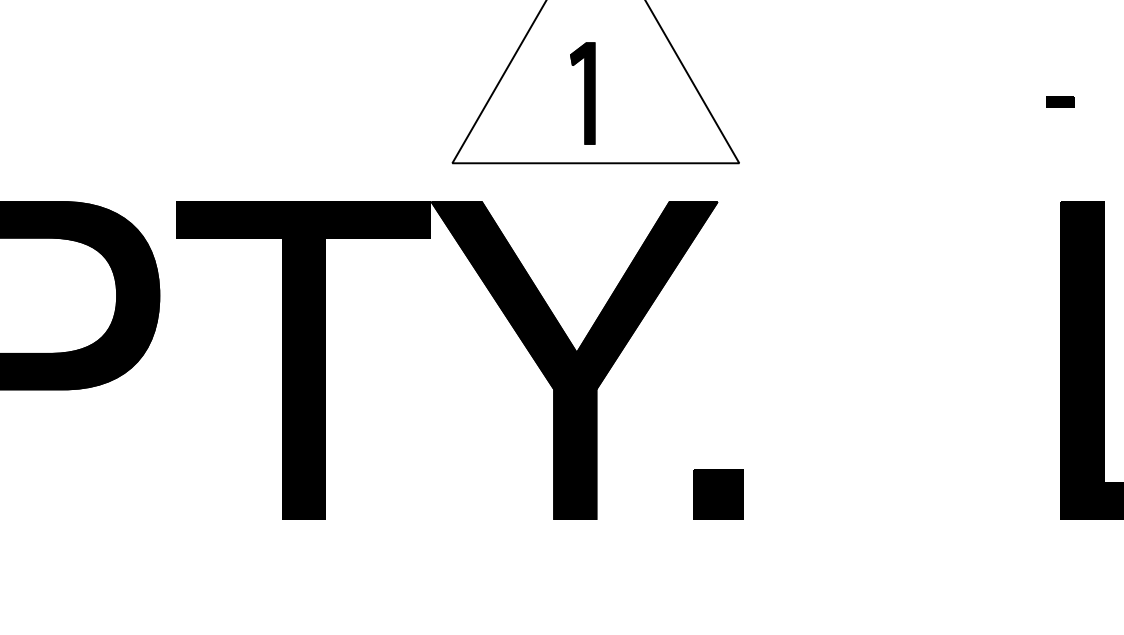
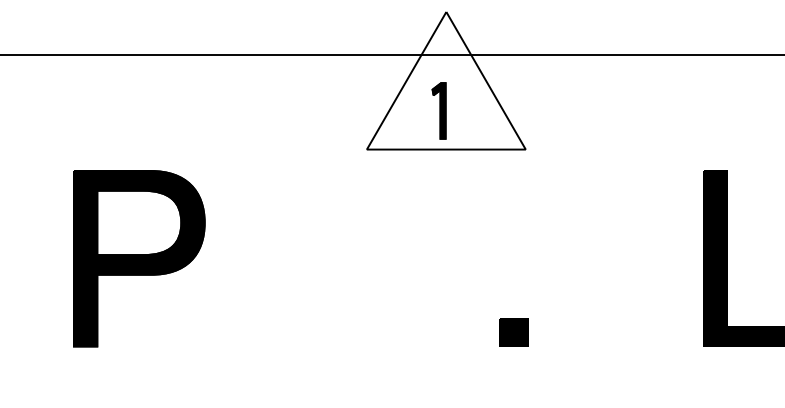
part: (1060, 101) -> (703, 115), removed
part: (507, 322) -> (397, 237), removed

